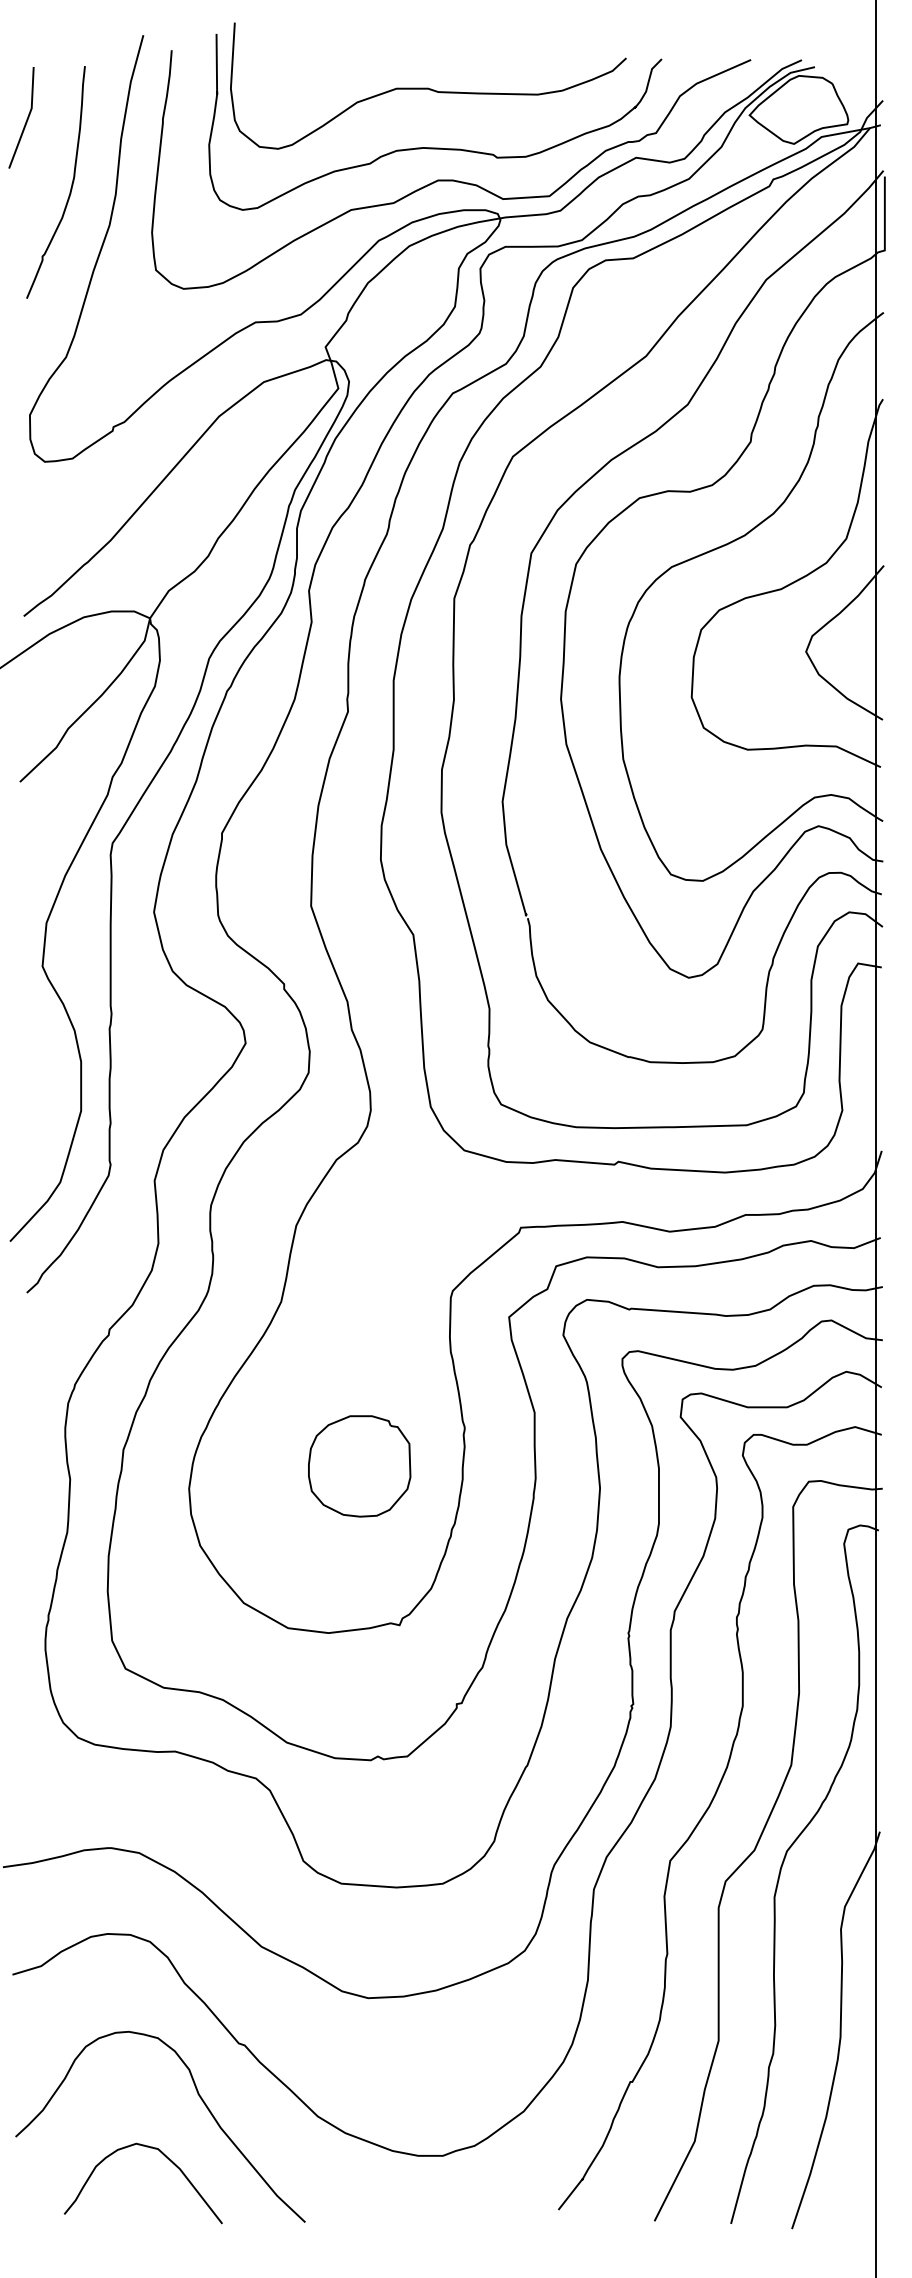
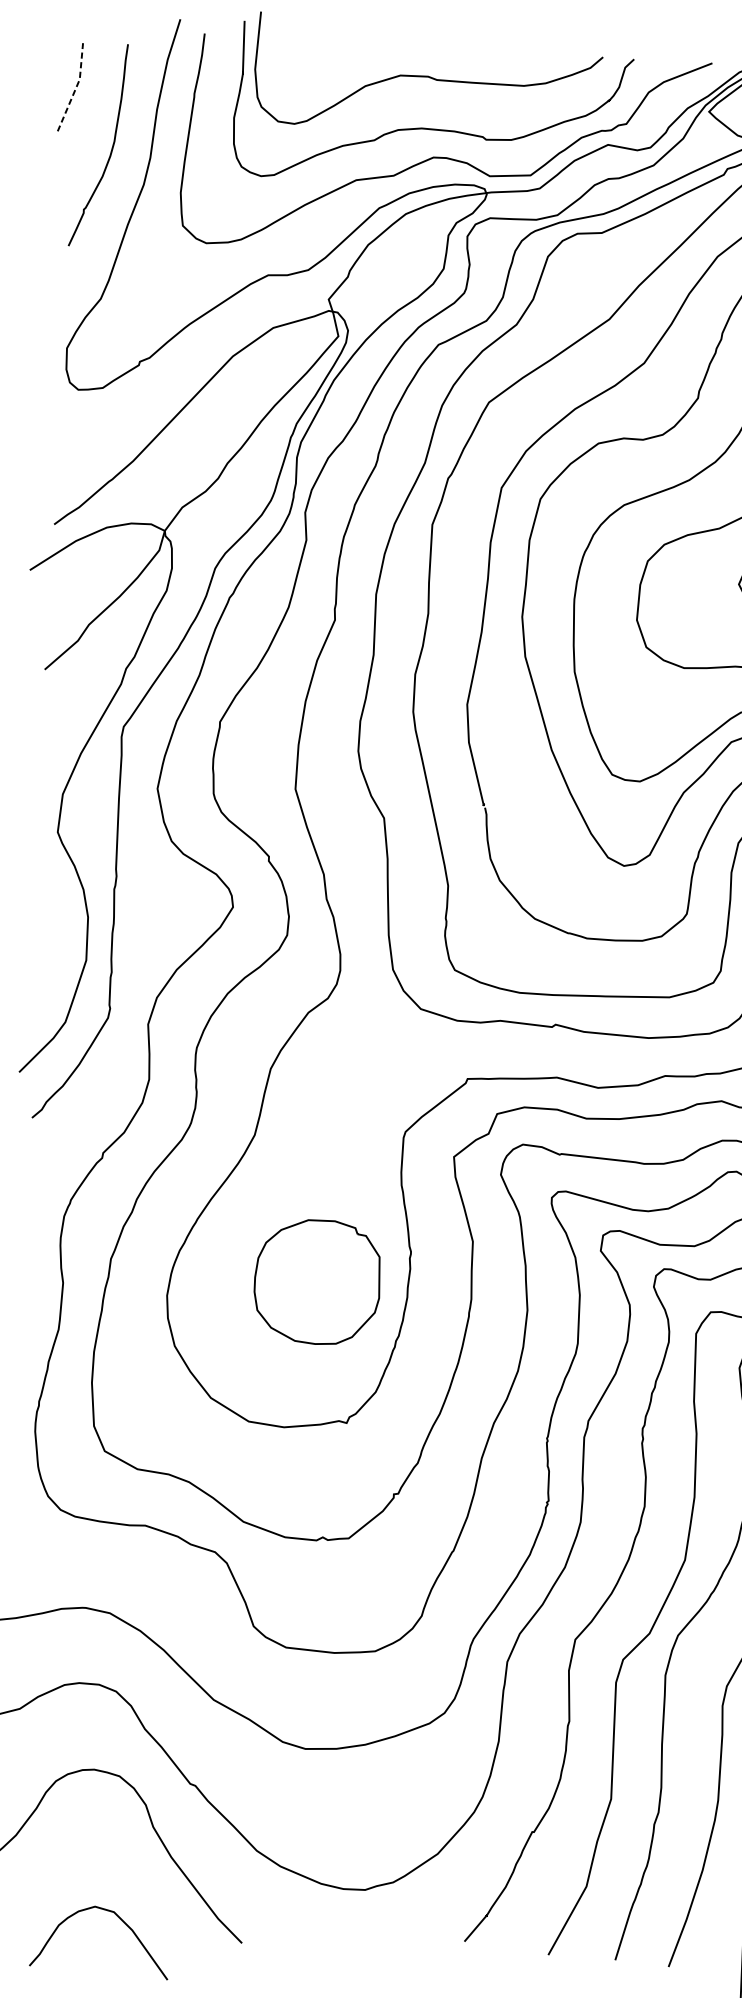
line: (27, 118) -> (75, 88), solid -> dashed
part: (359, 1466) -> (317, 1282), size x1.4
curve: (166, 2158) -> (121, 1920), moved

